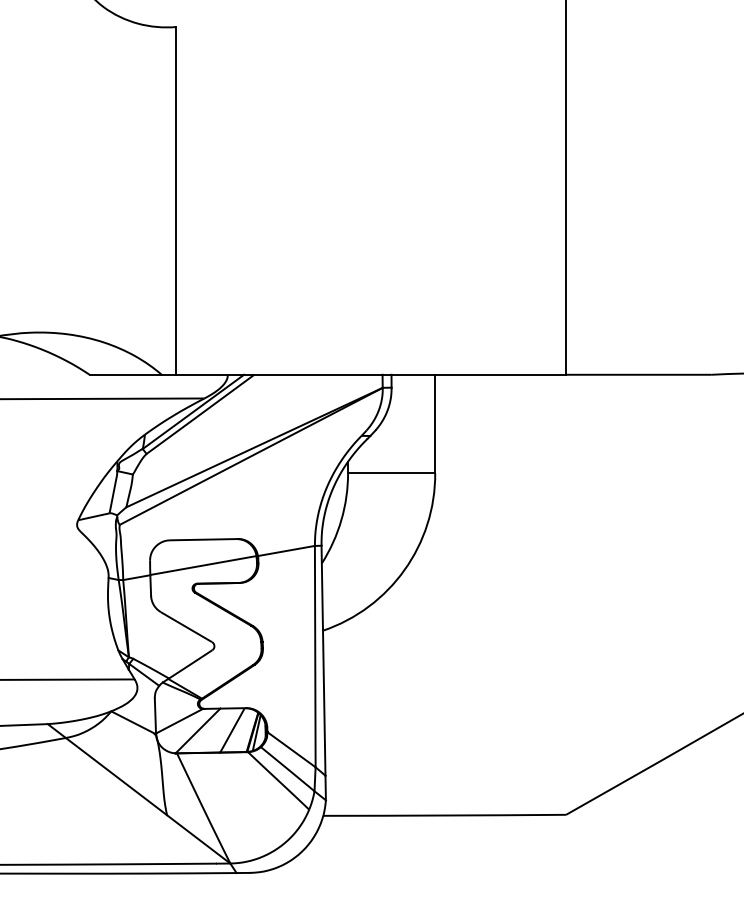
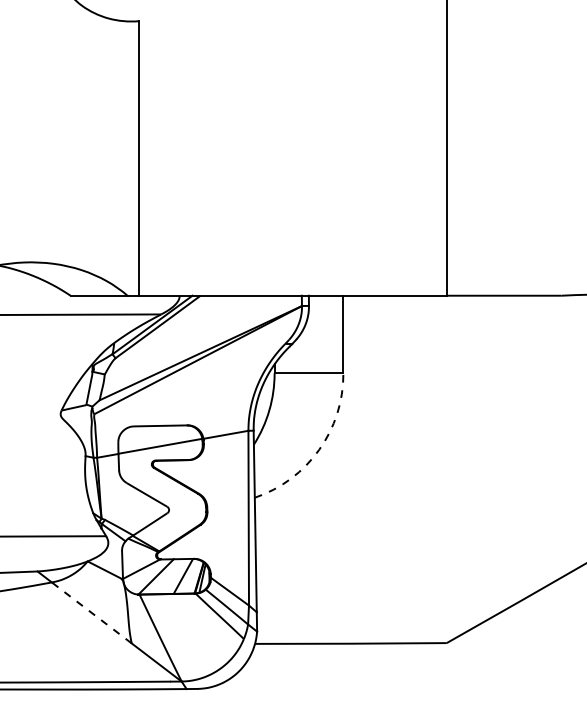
arc: (404, 570) -> (319, 450), solid -> dashed
line: (116, 776) -> (91, 612), solid -> dashed

